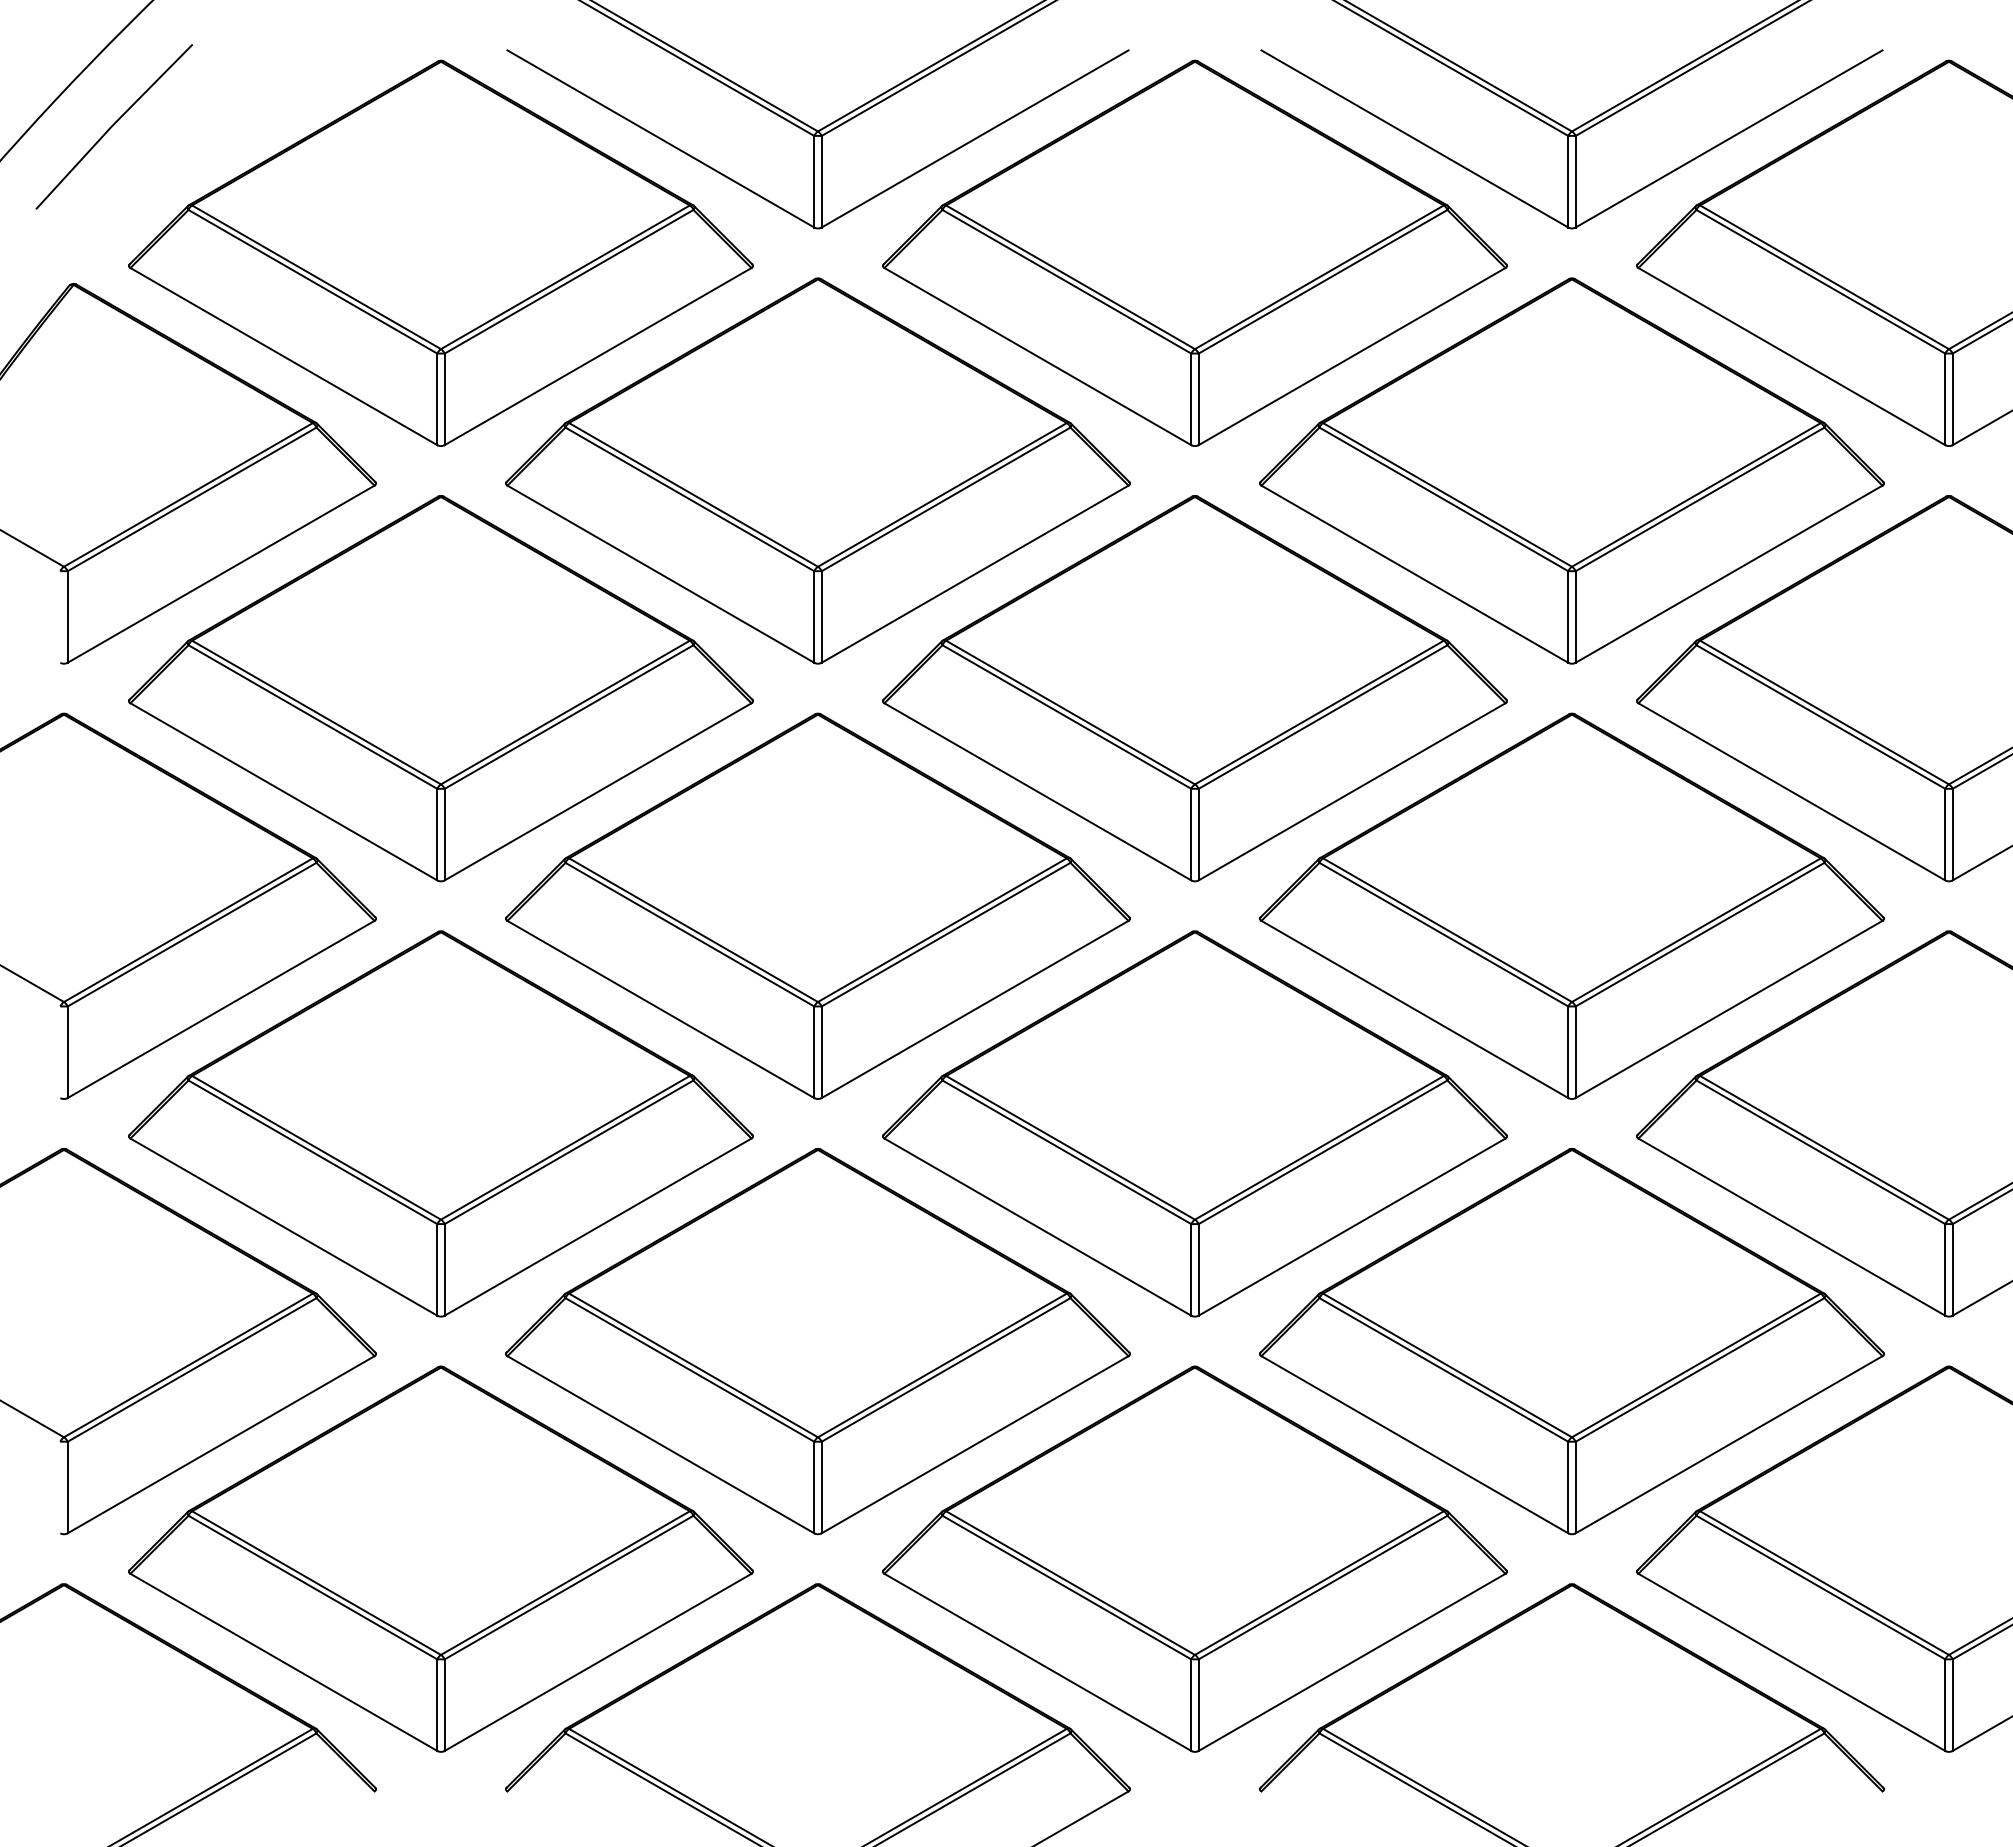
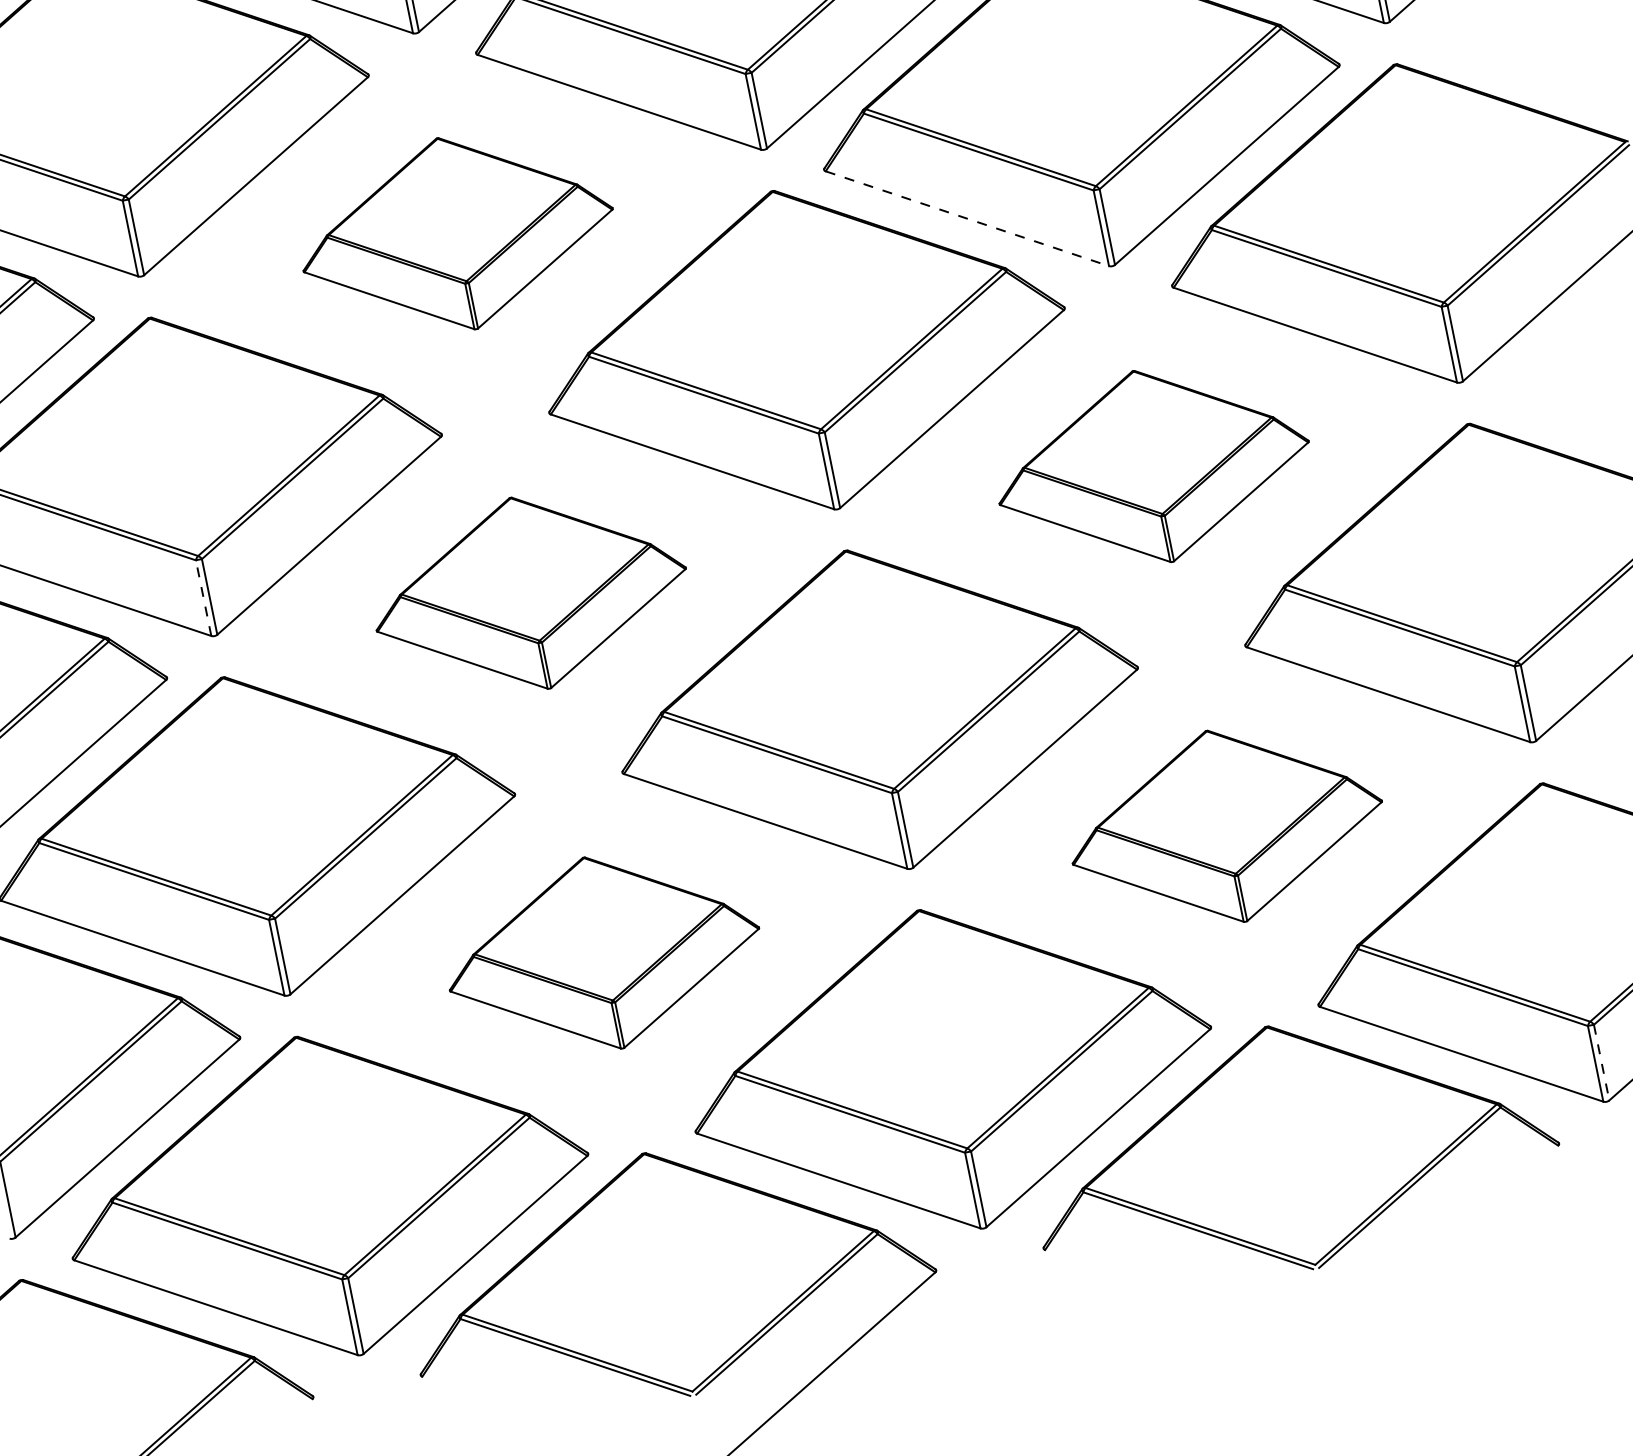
part: (817, 470) -> (456, 233), size x0.6
line: (1415, 574) -> (967, 218), solid -> dashed
line: (437, 834) -> (203, 597), solid -> dashed
part: (817, 905) -> (529, 592), size x0.6
part: (1571, 905) -> (1152, 466), size x0.6
part: (817, 1341) -> (602, 952), size x0.6
part: (1571, 1341) -> (1225, 826), size x0.6
line: (1952, 1705) -> (1601, 1062), solid -> dashed

